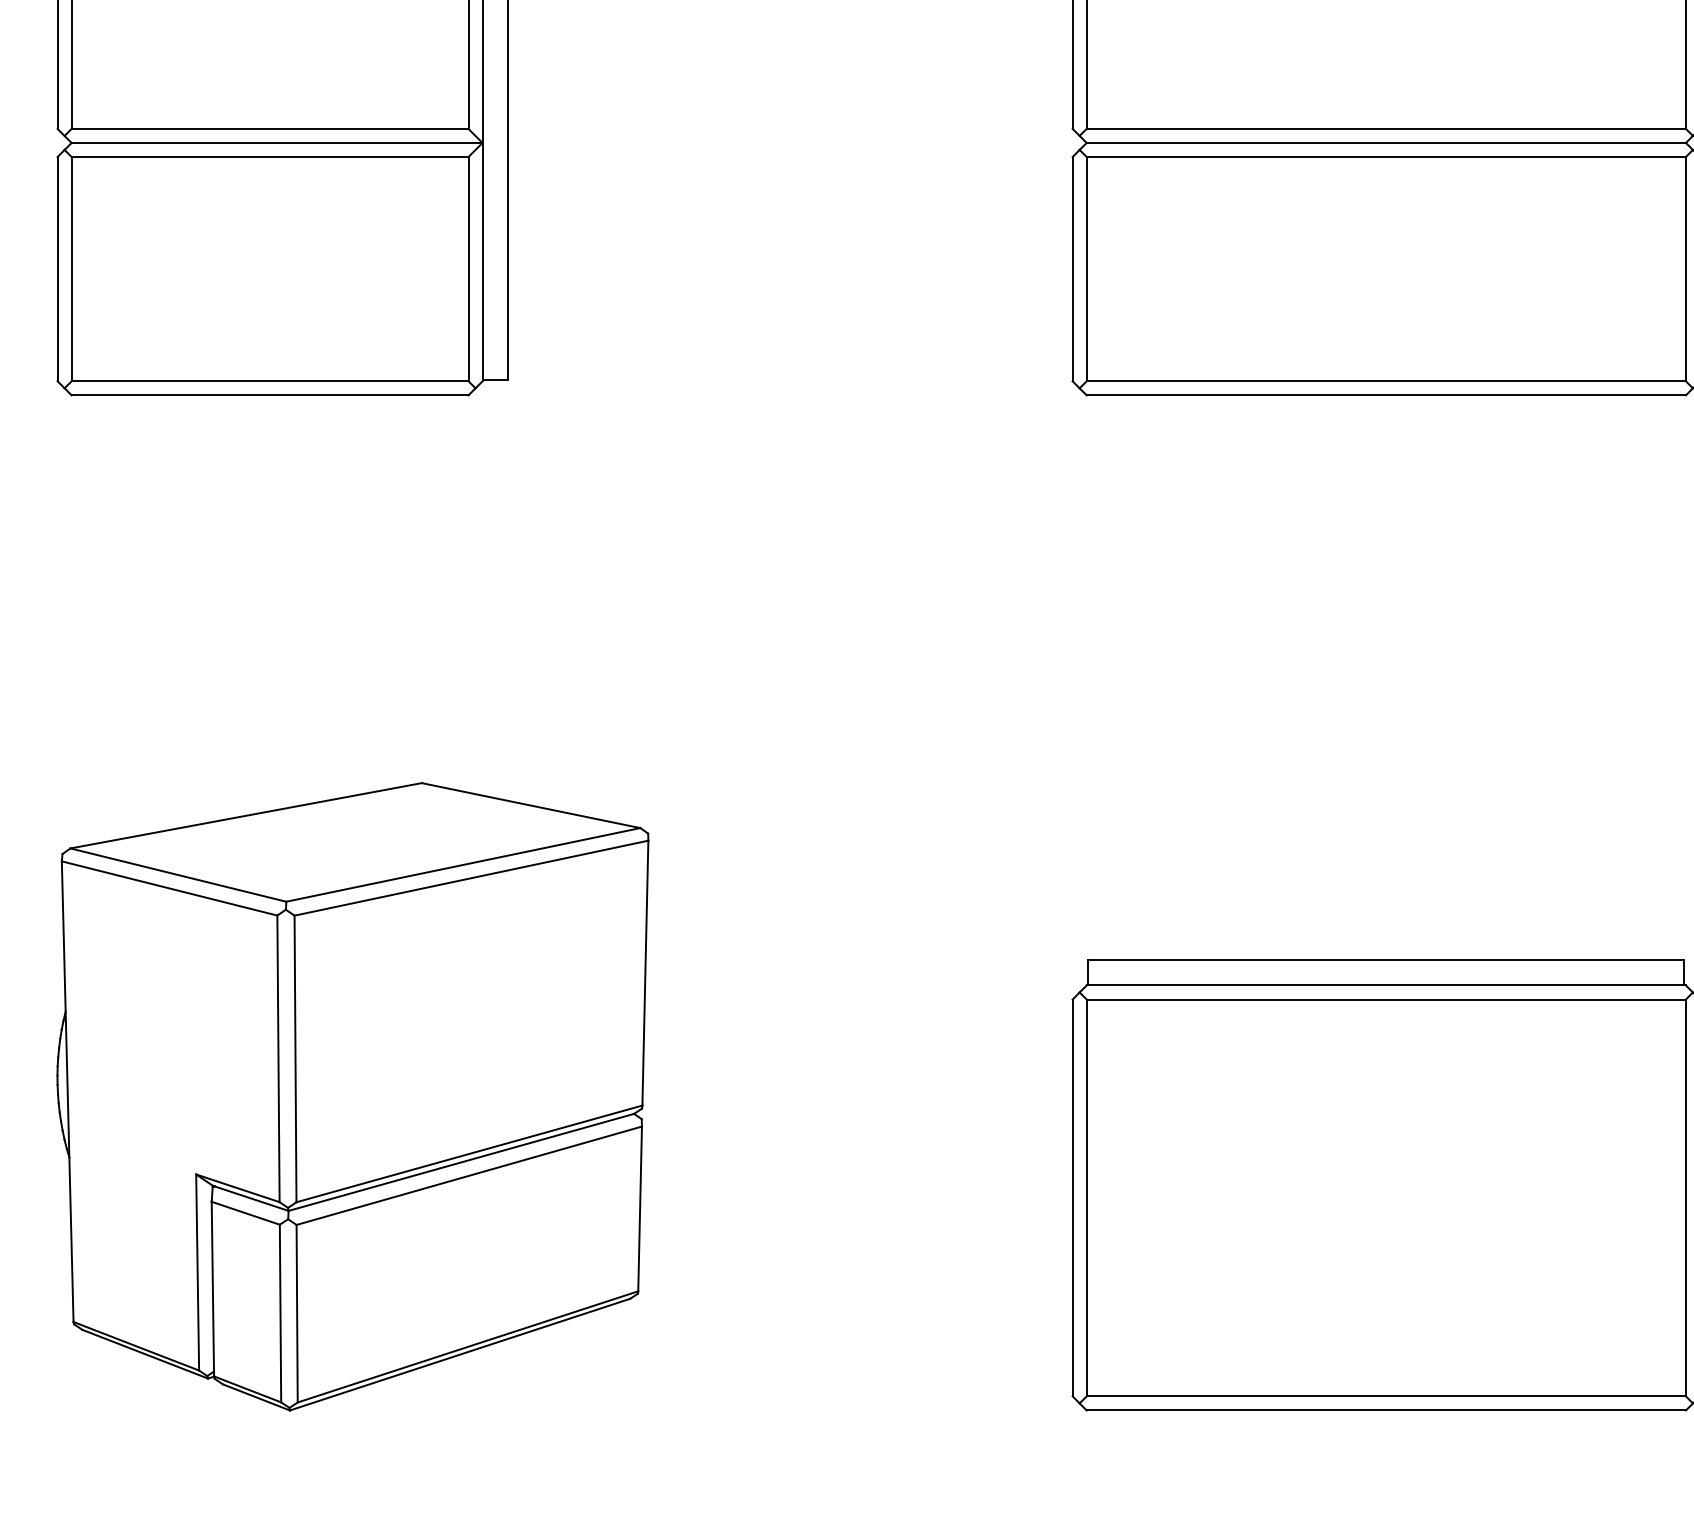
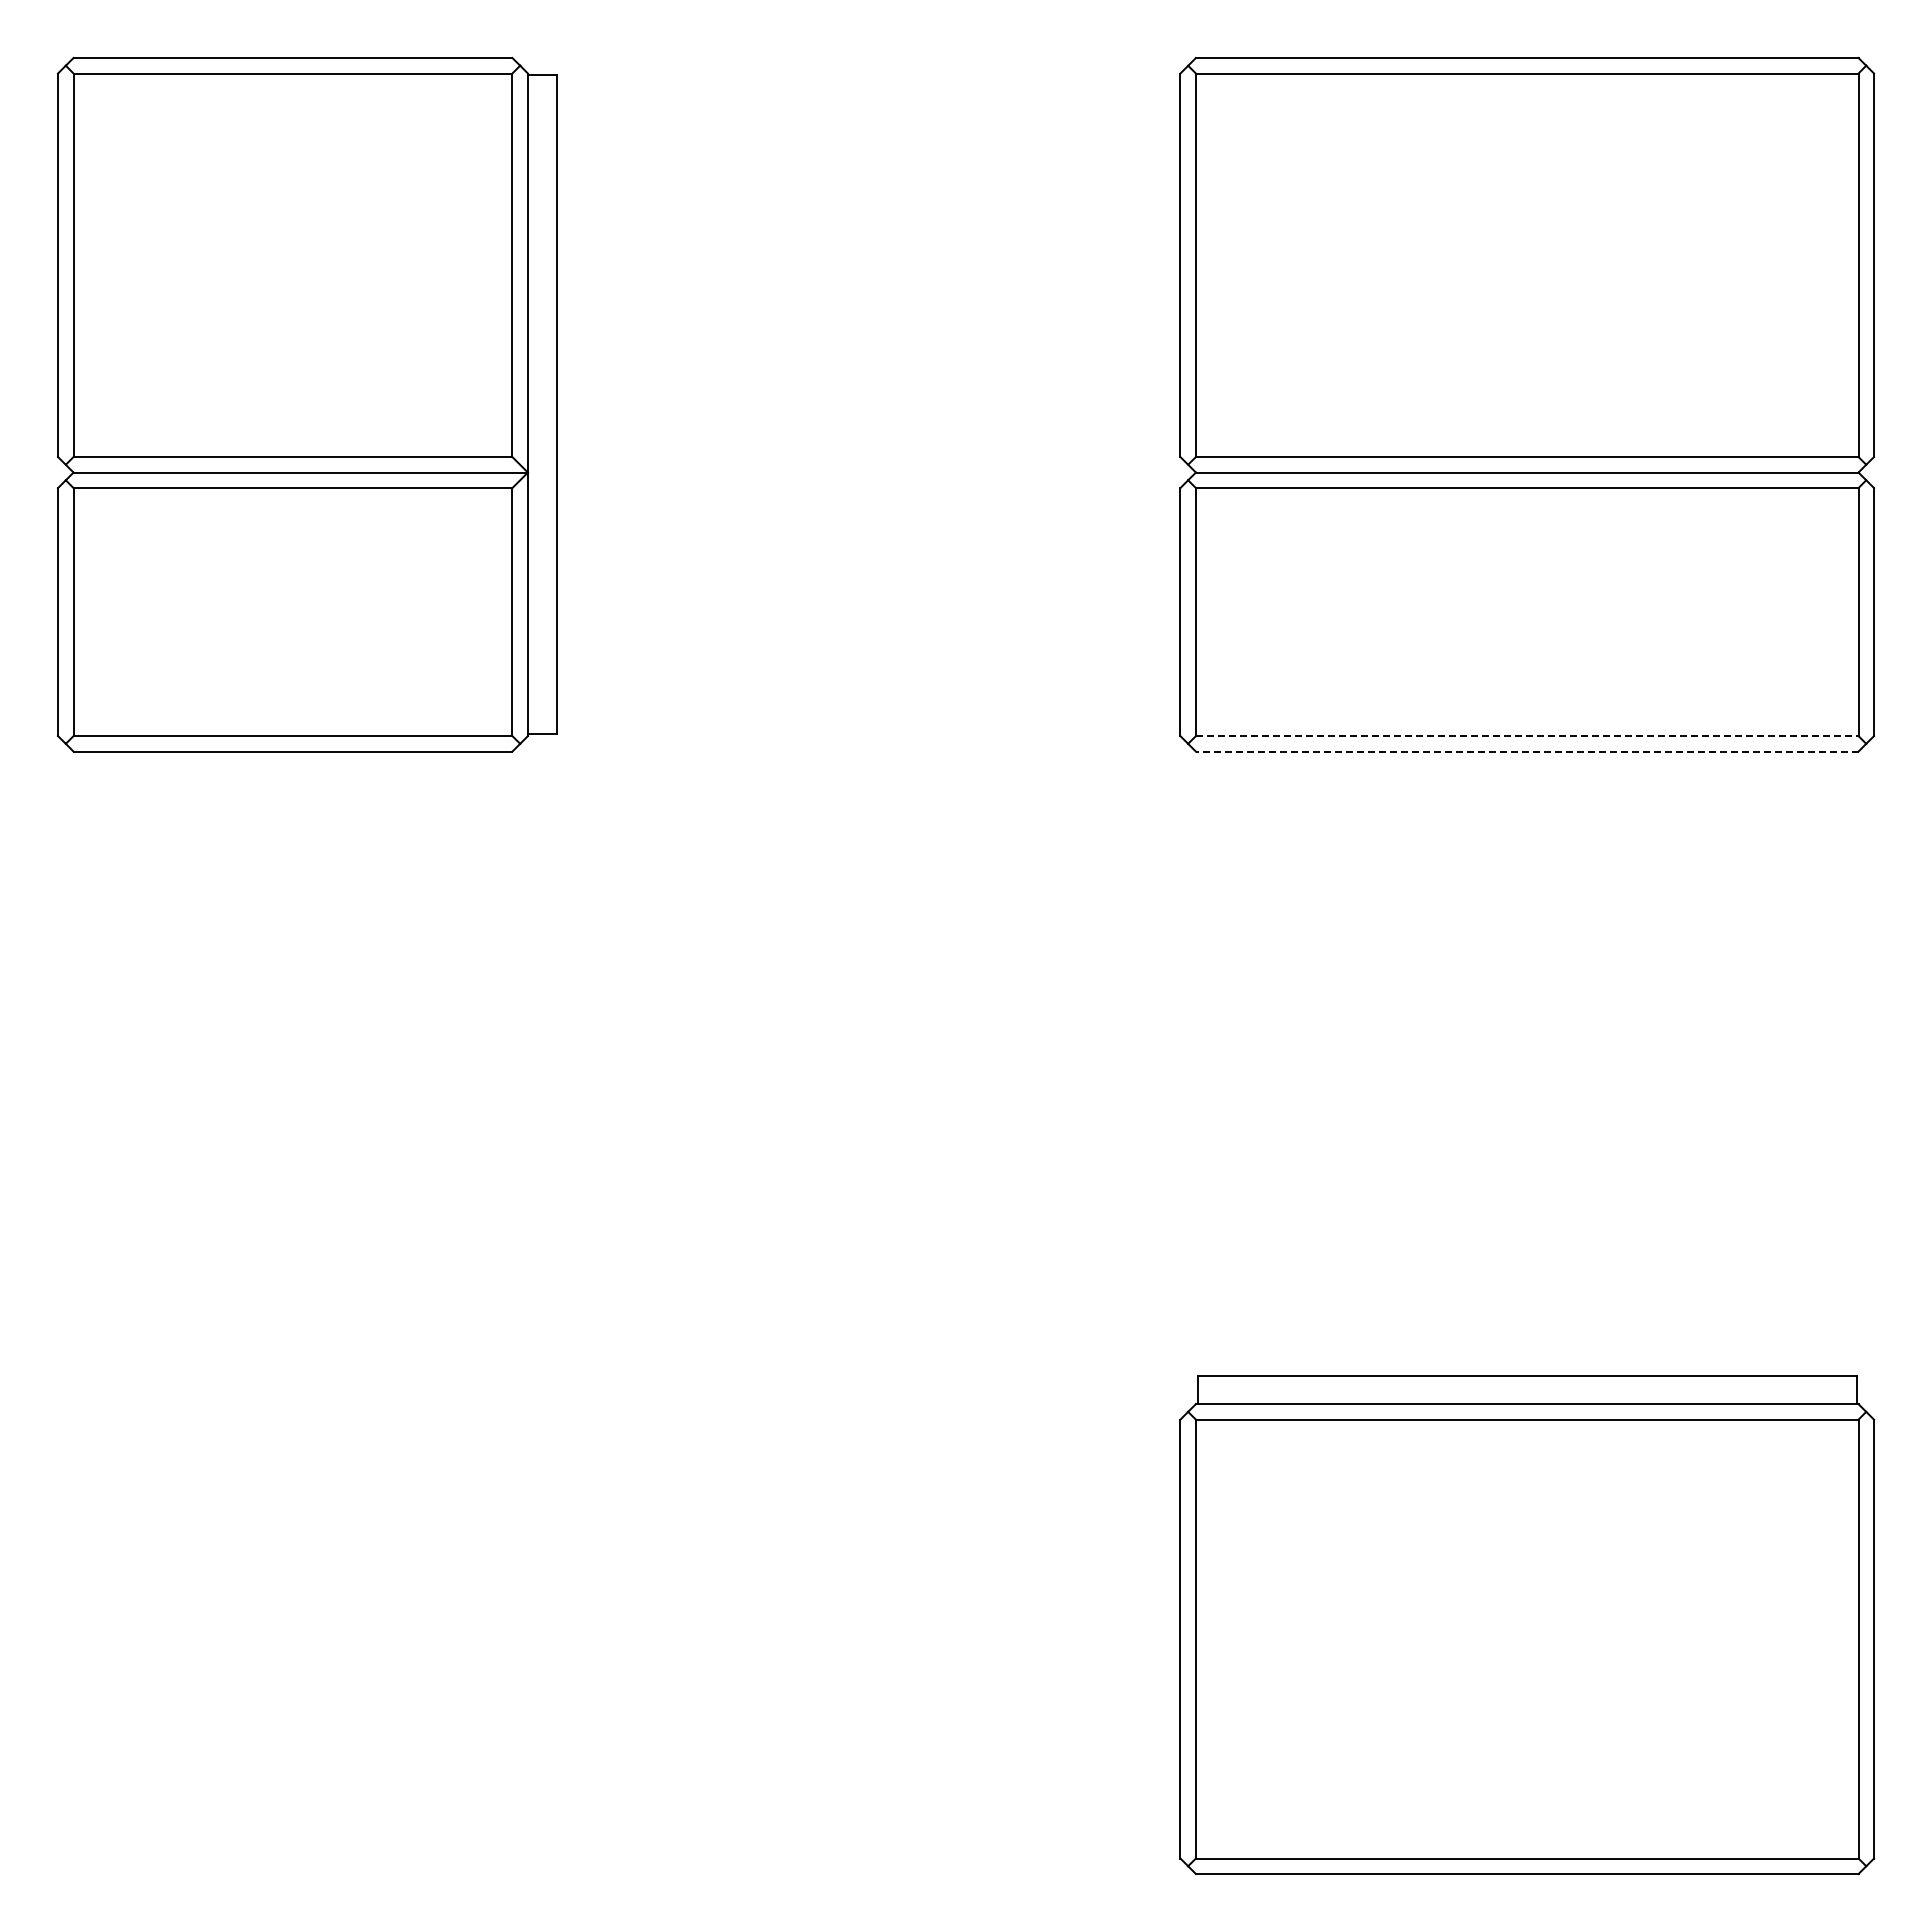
line: (1386, 381) -> (1527, 736), solid -> dashed
line: (1385, 395) -> (1526, 751), solid -> dashed
part: (352, 1097) -> (384, 1527), removed

